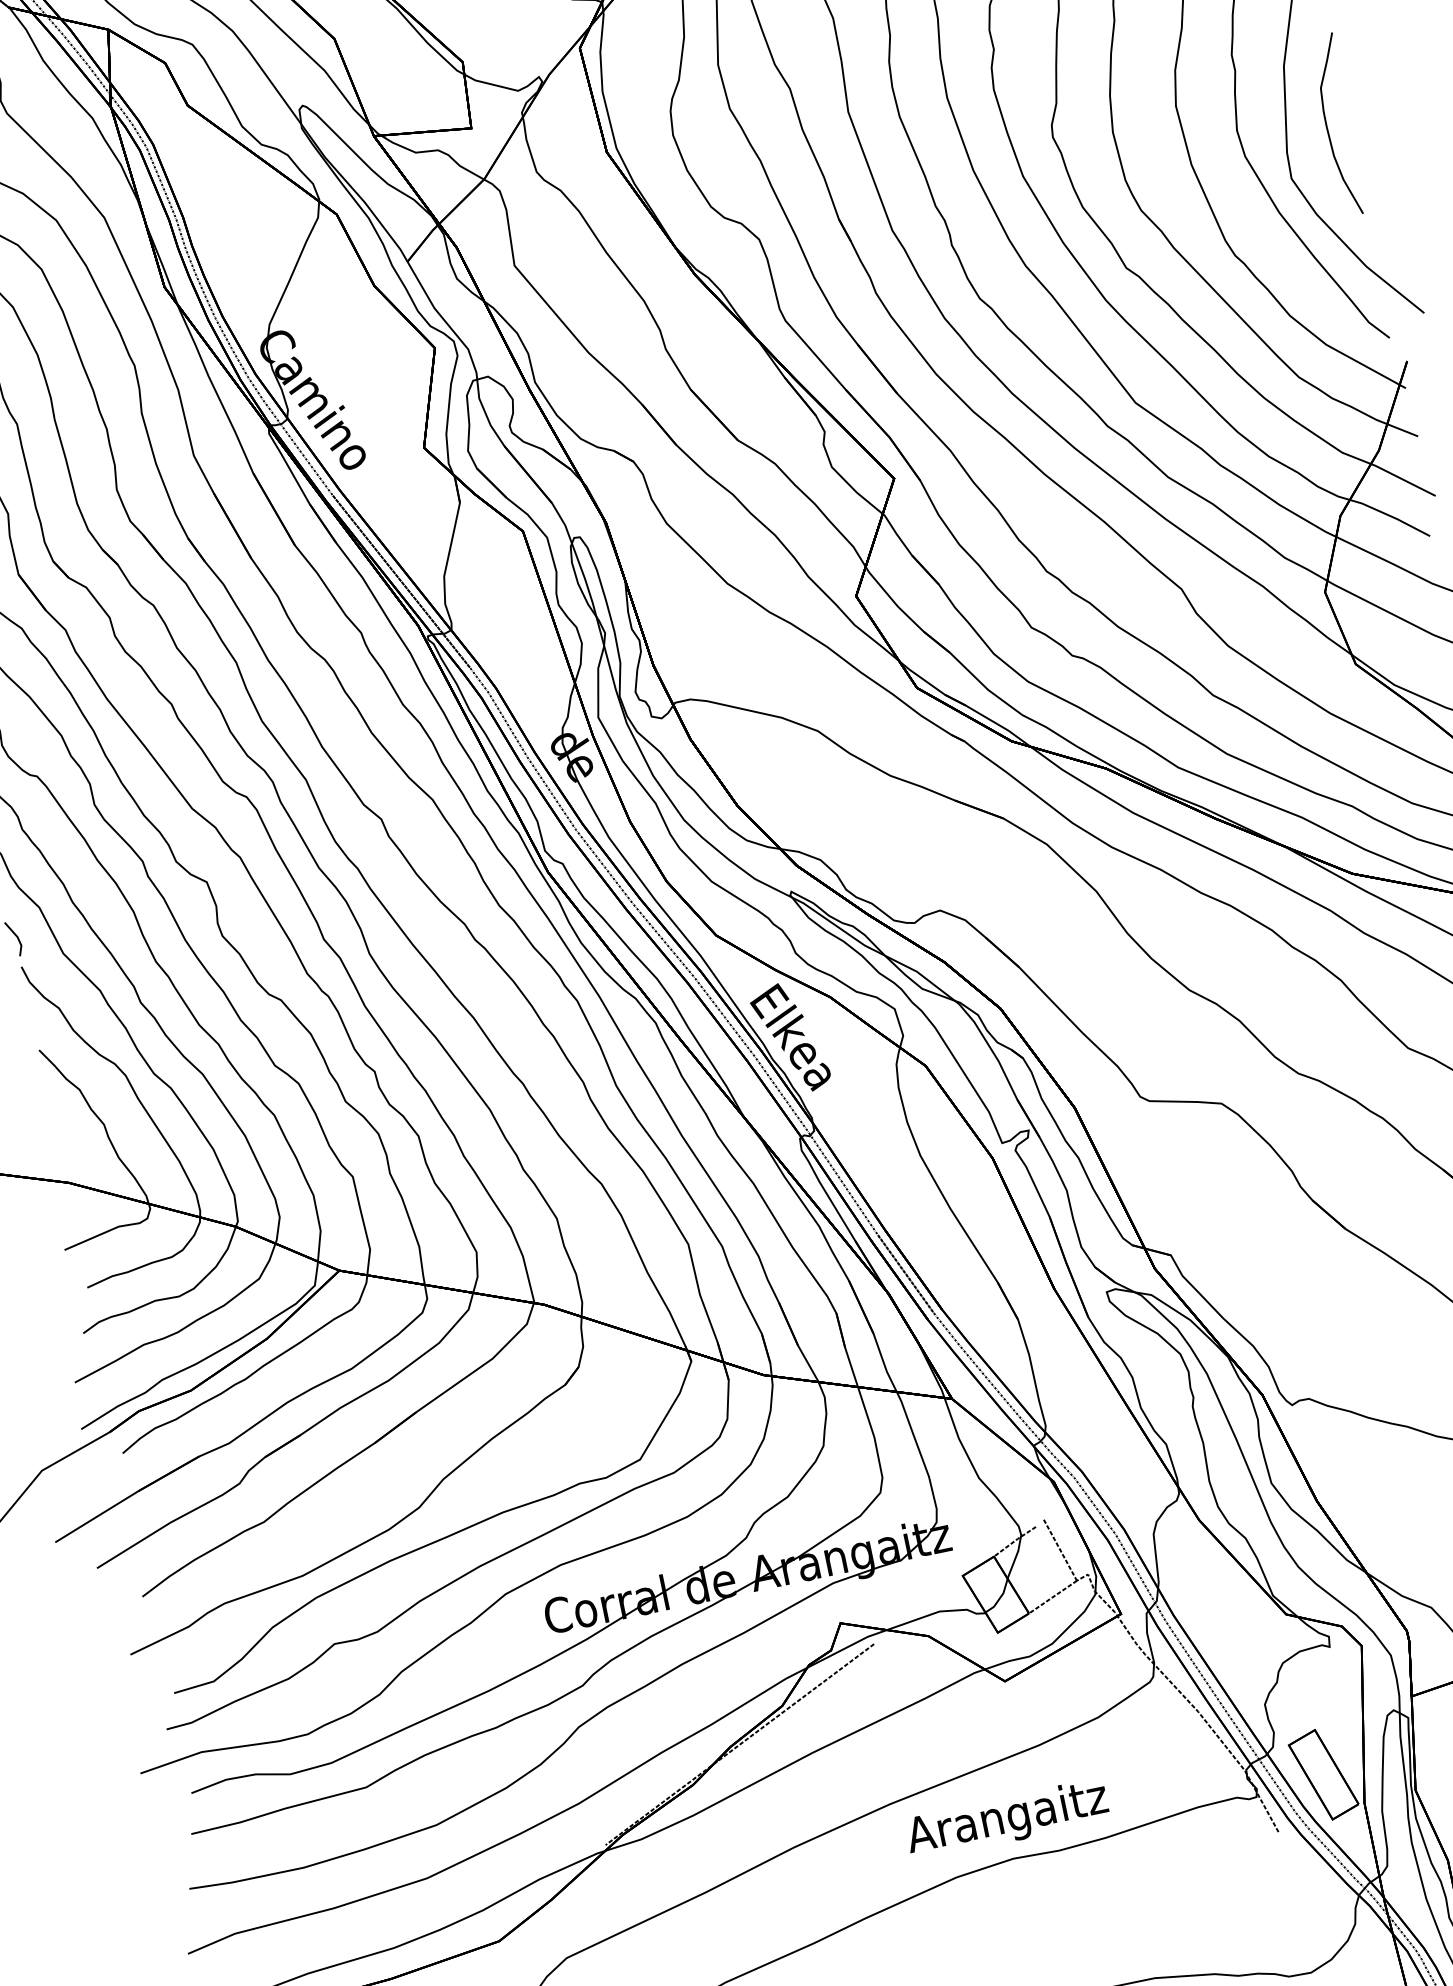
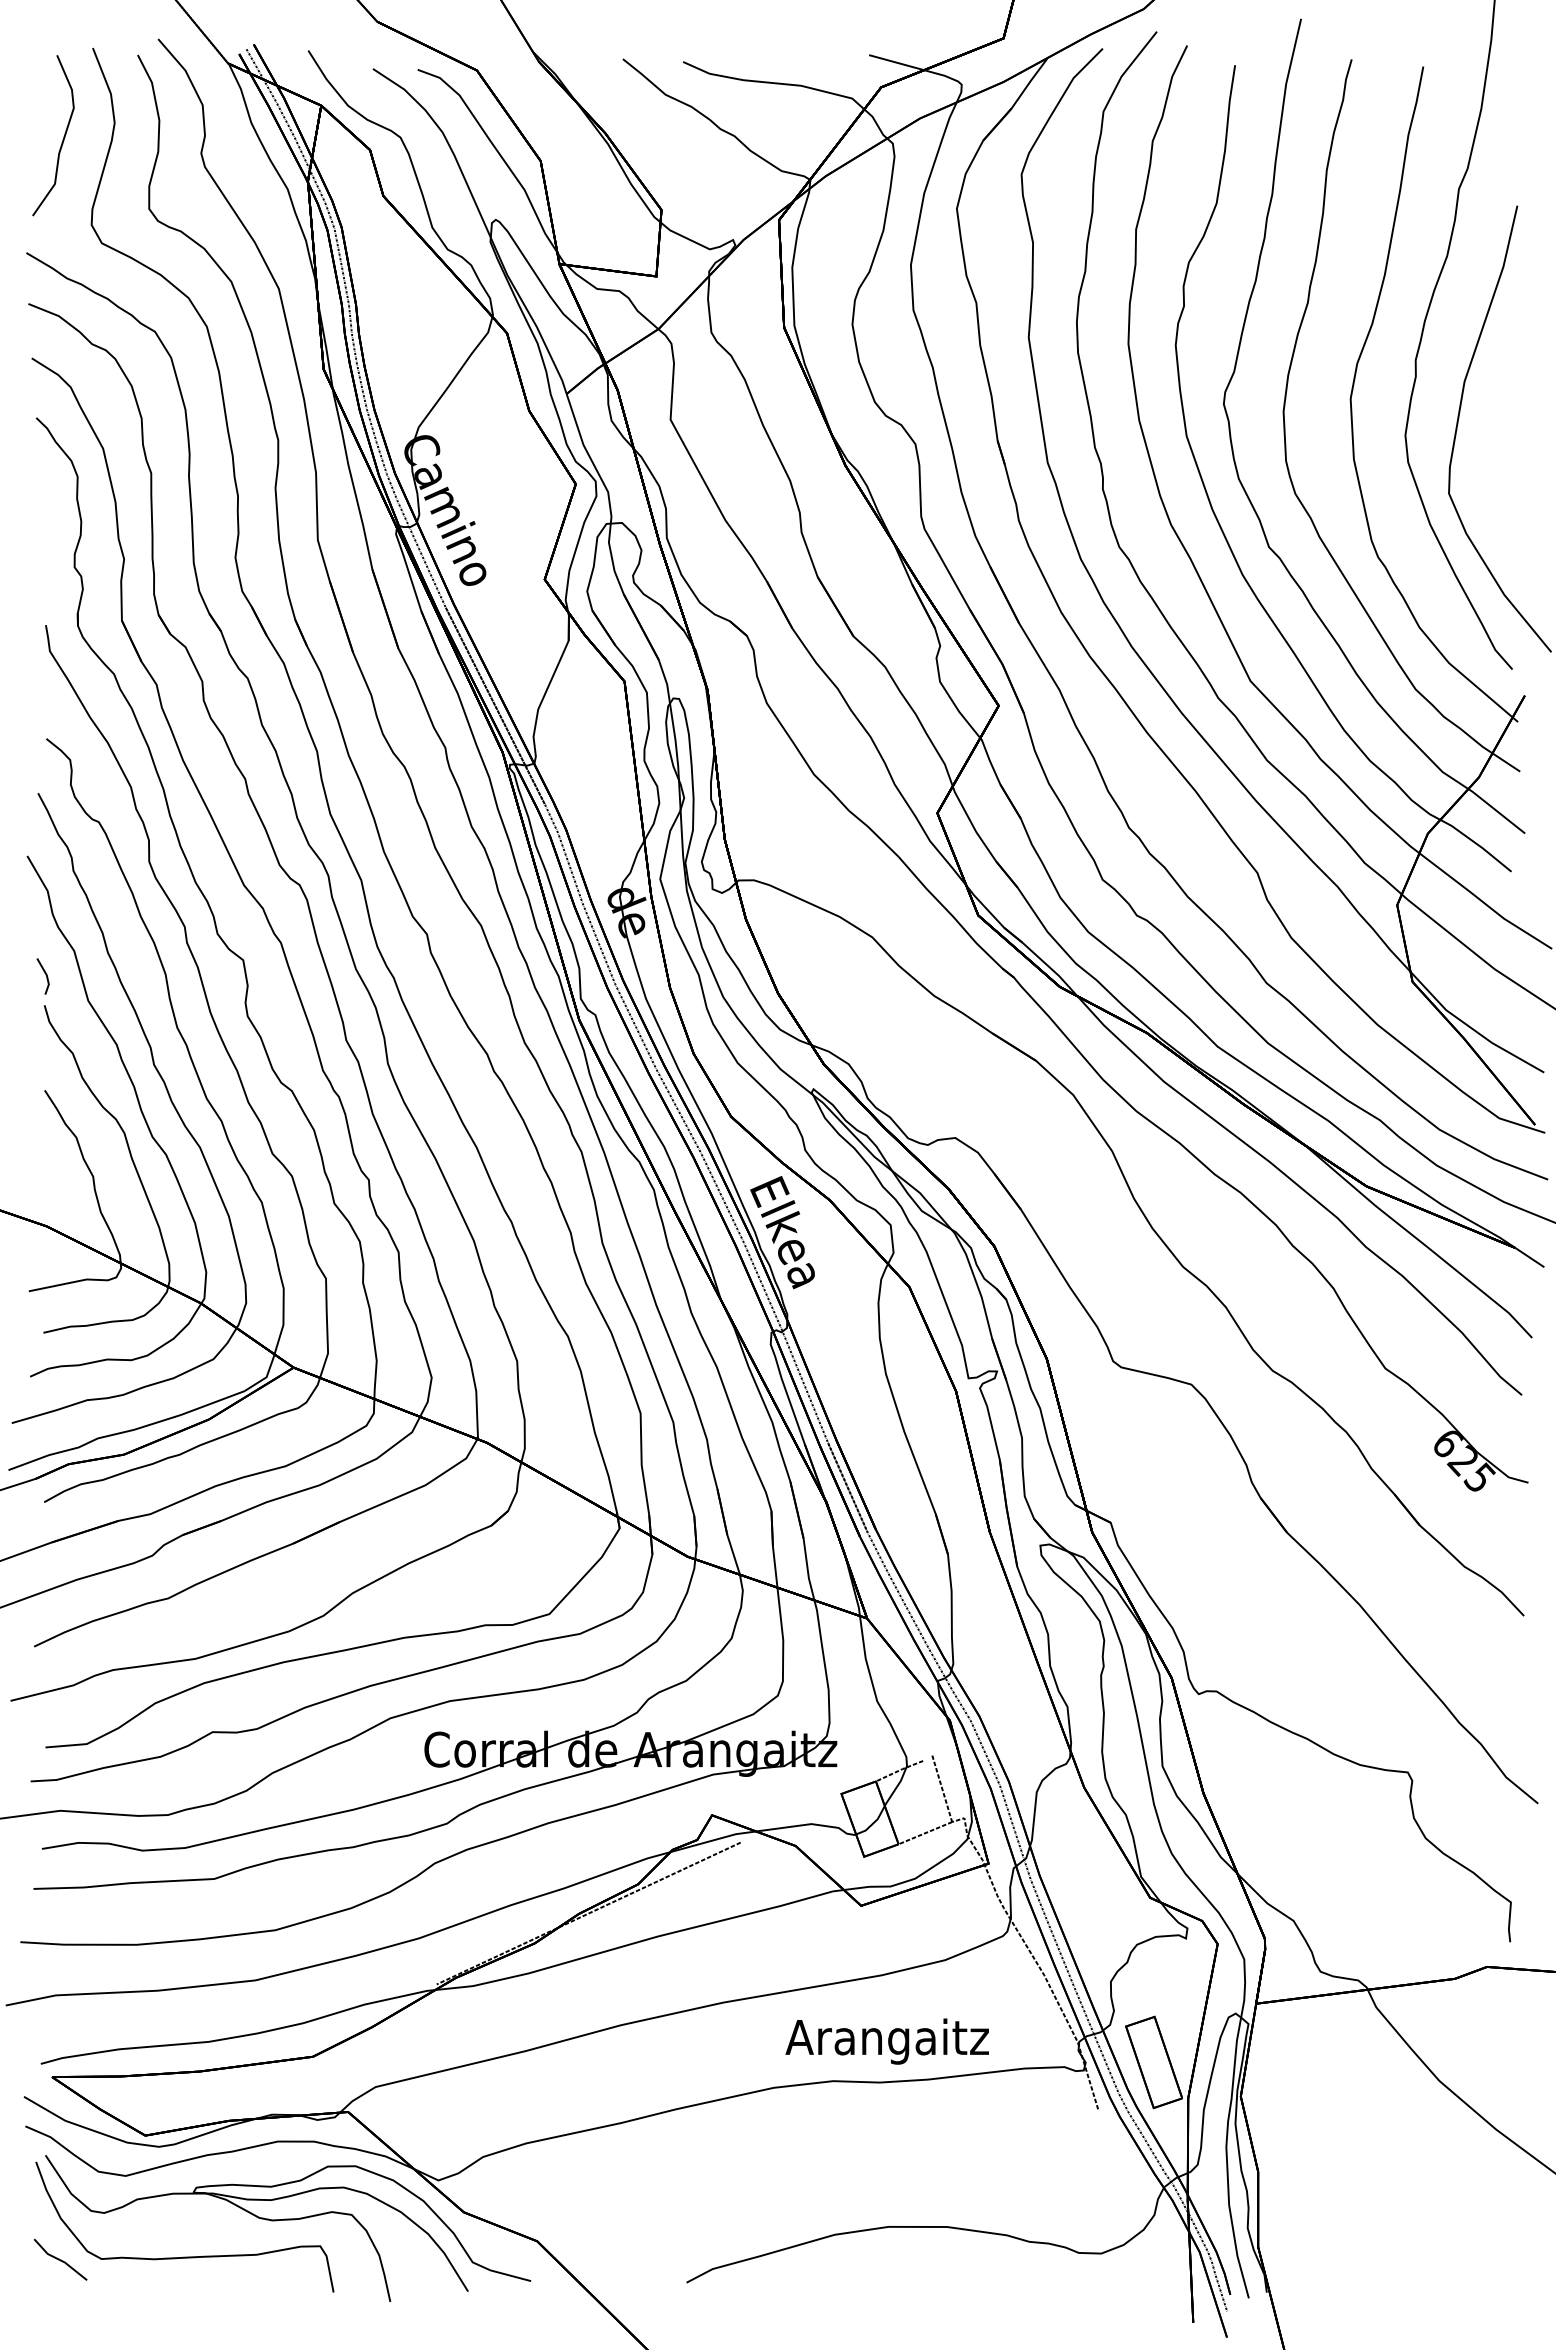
part: (1328, 130) -> (1495, 453), removed
text: (1006, 1819) -> (886, 2041), moved

